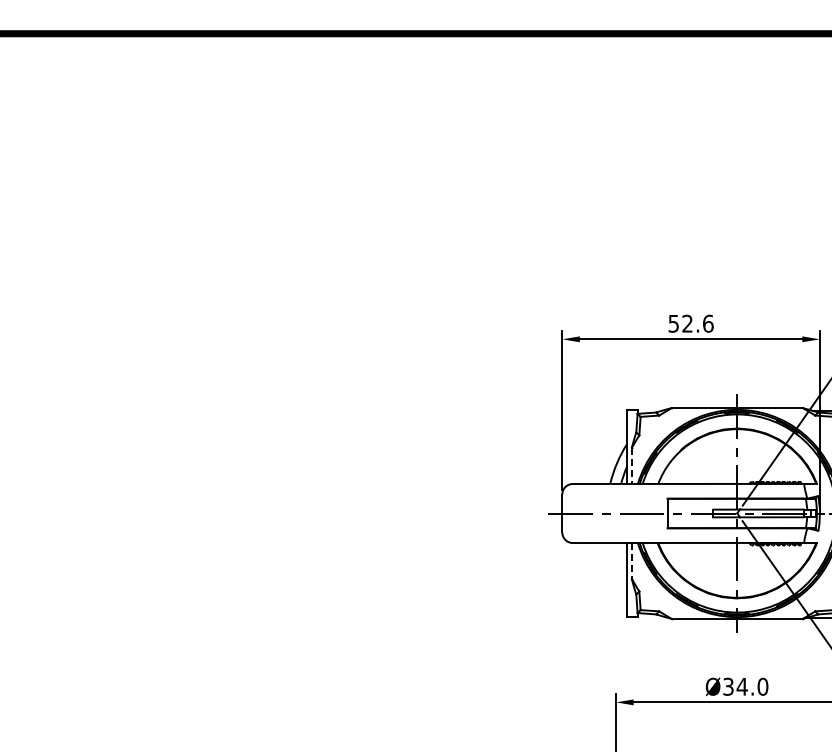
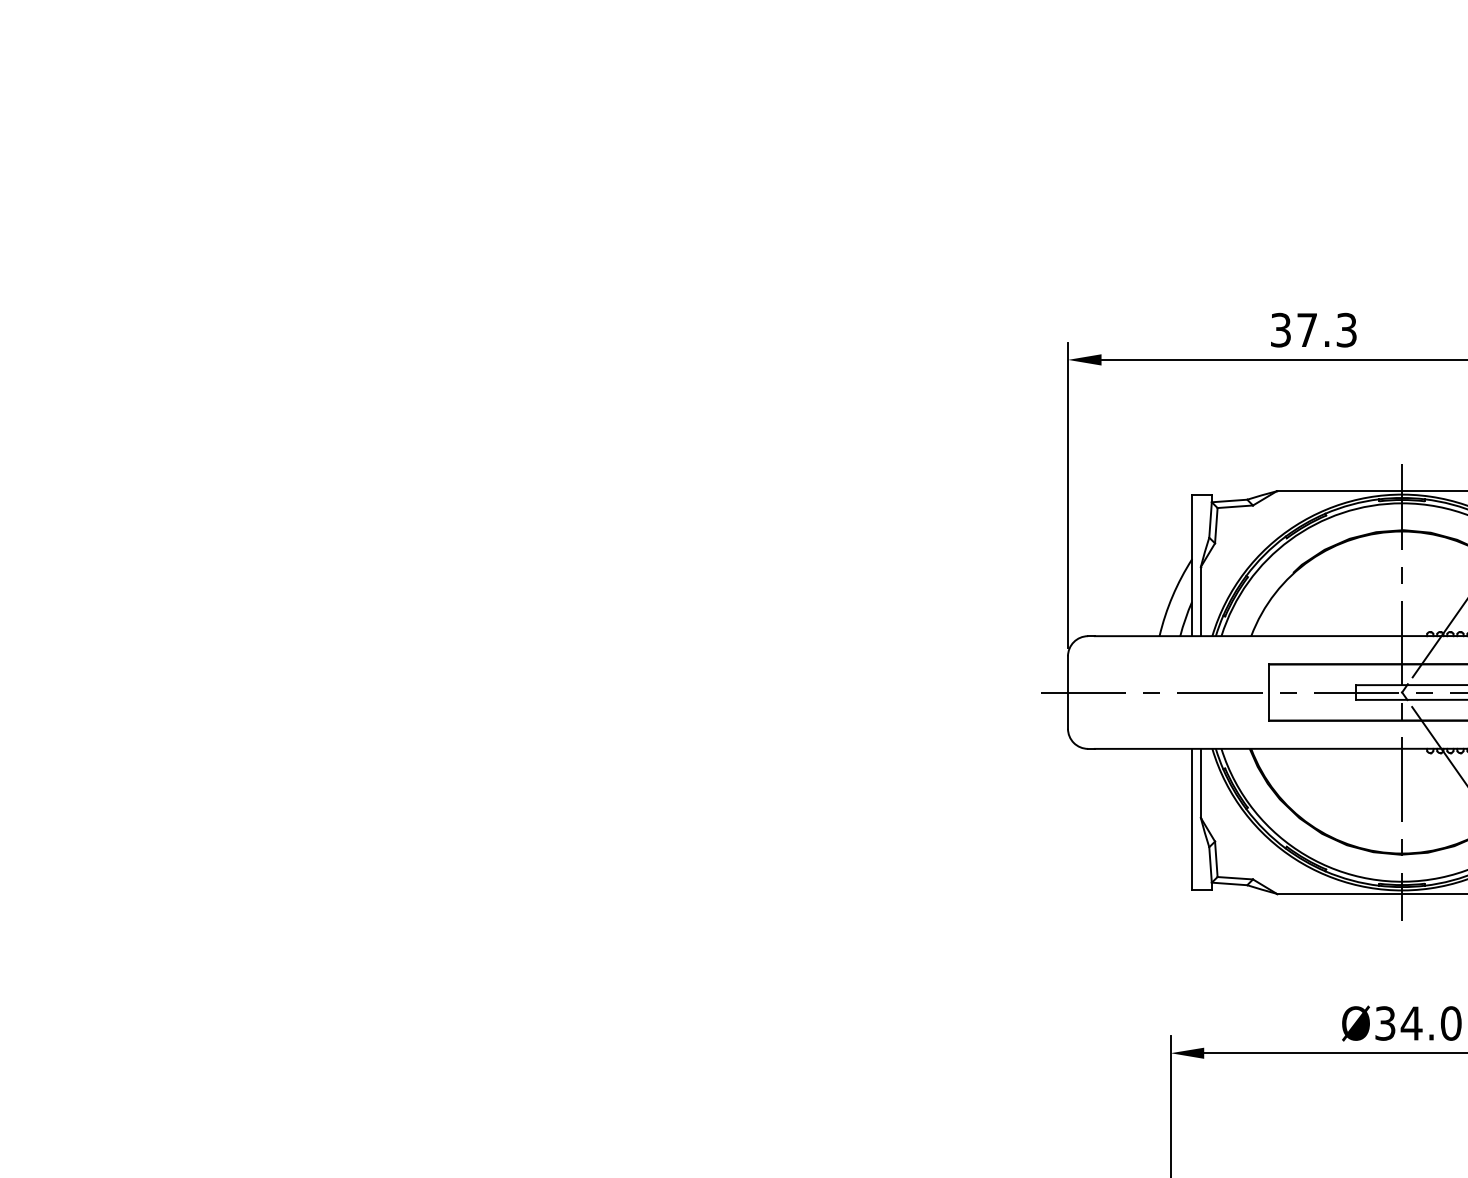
text: (691, 323) -> (1314, 329), 52.6 -> 37.3
line: (631, 466) -> (1200, 602), dashed -> solid
line: (631, 561) -> (1200, 784), dashed -> solid

